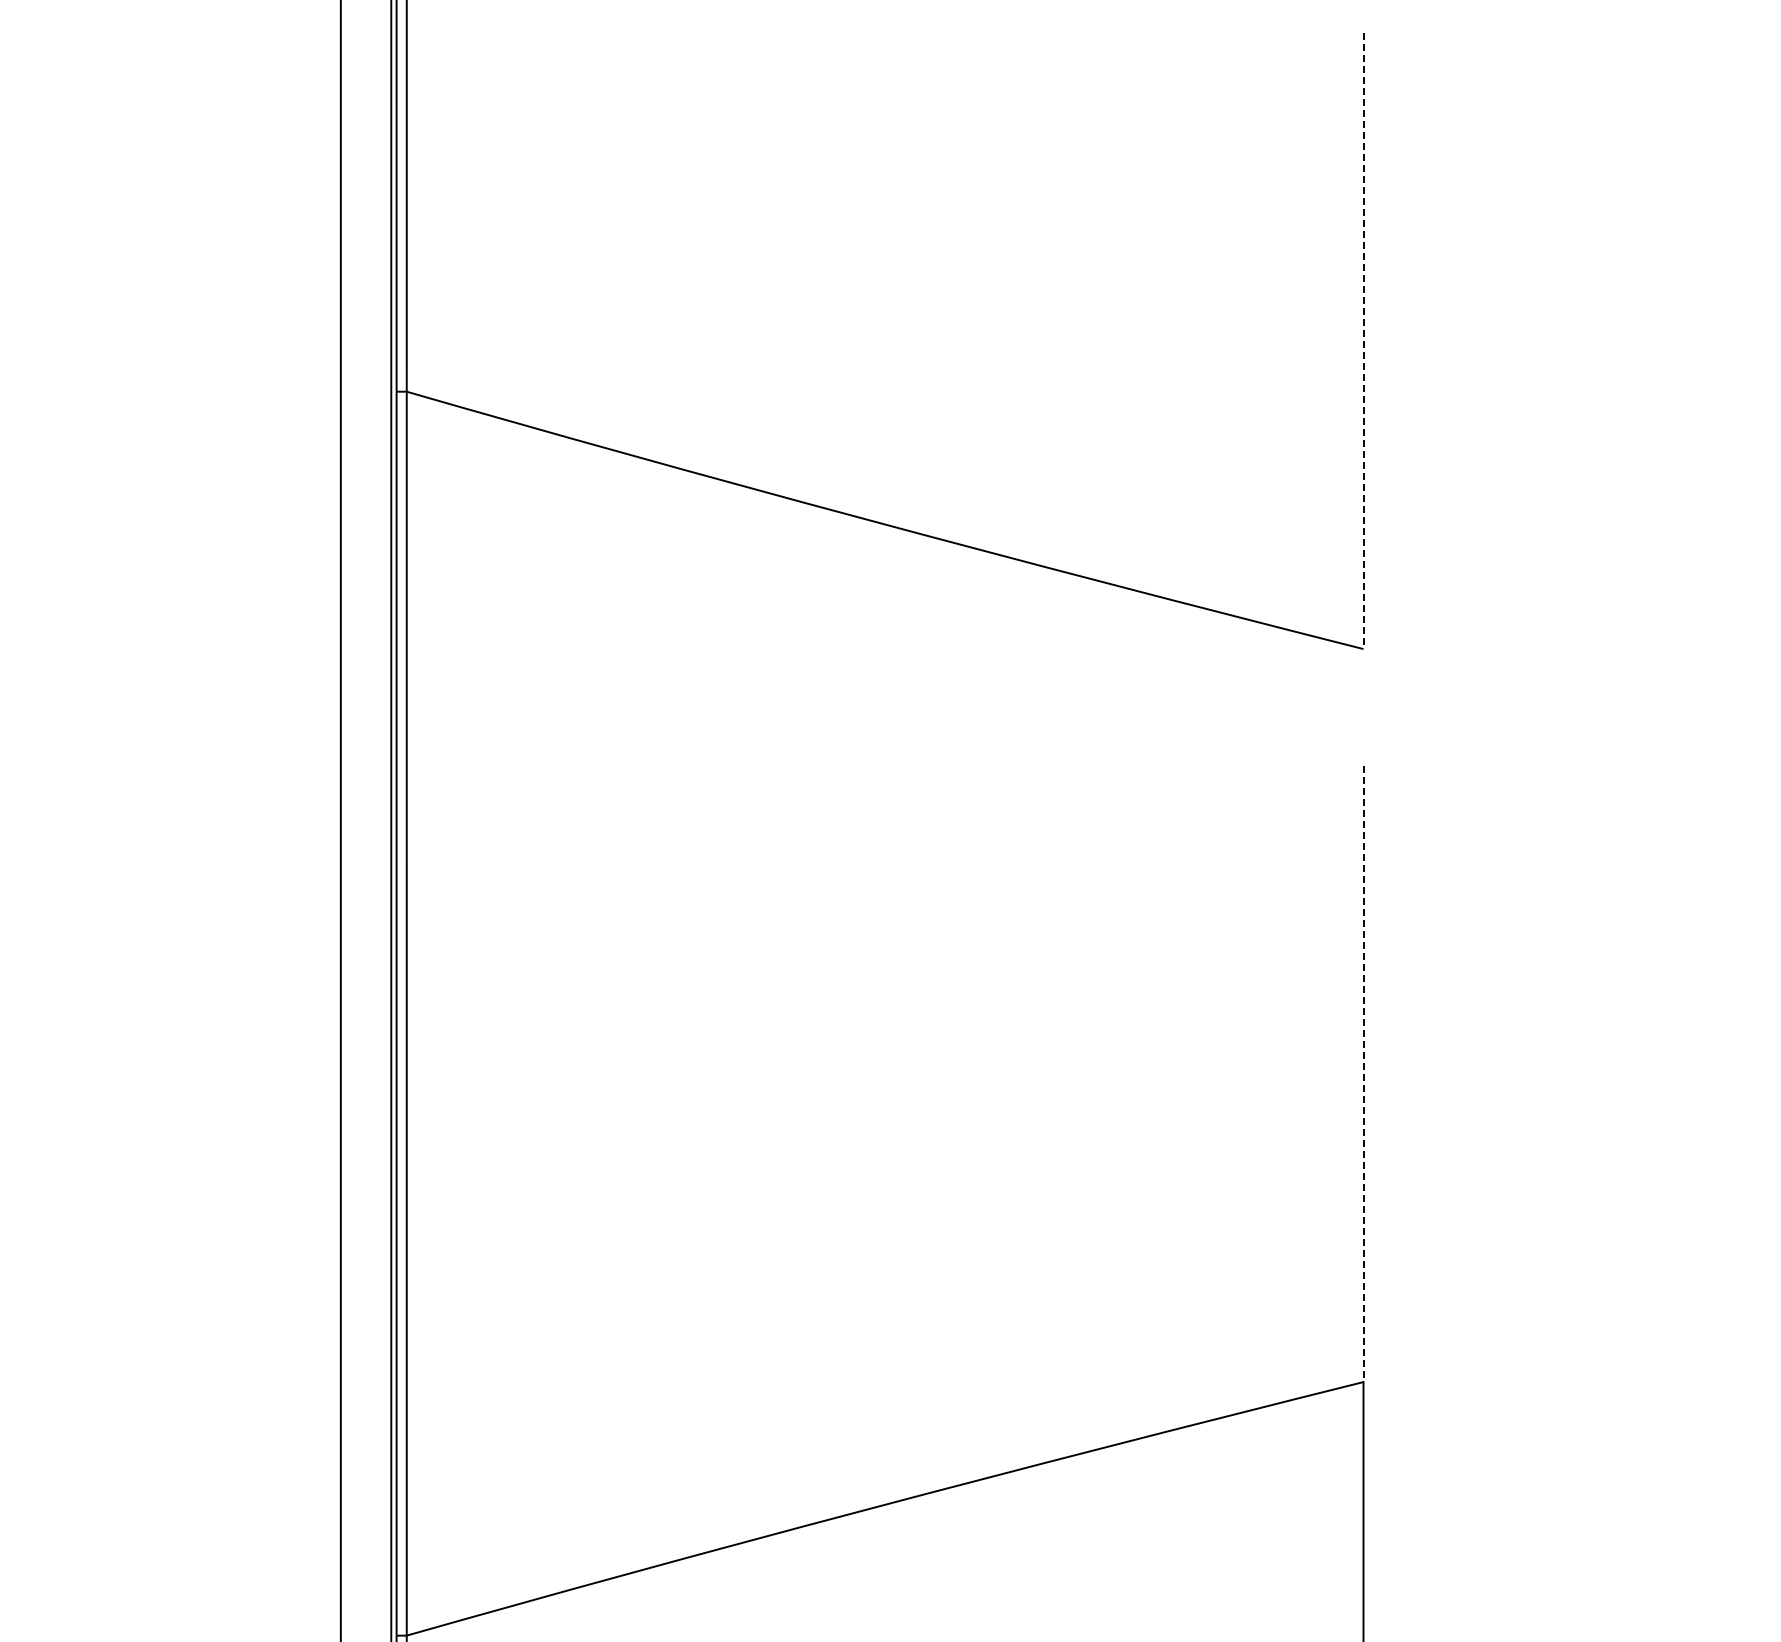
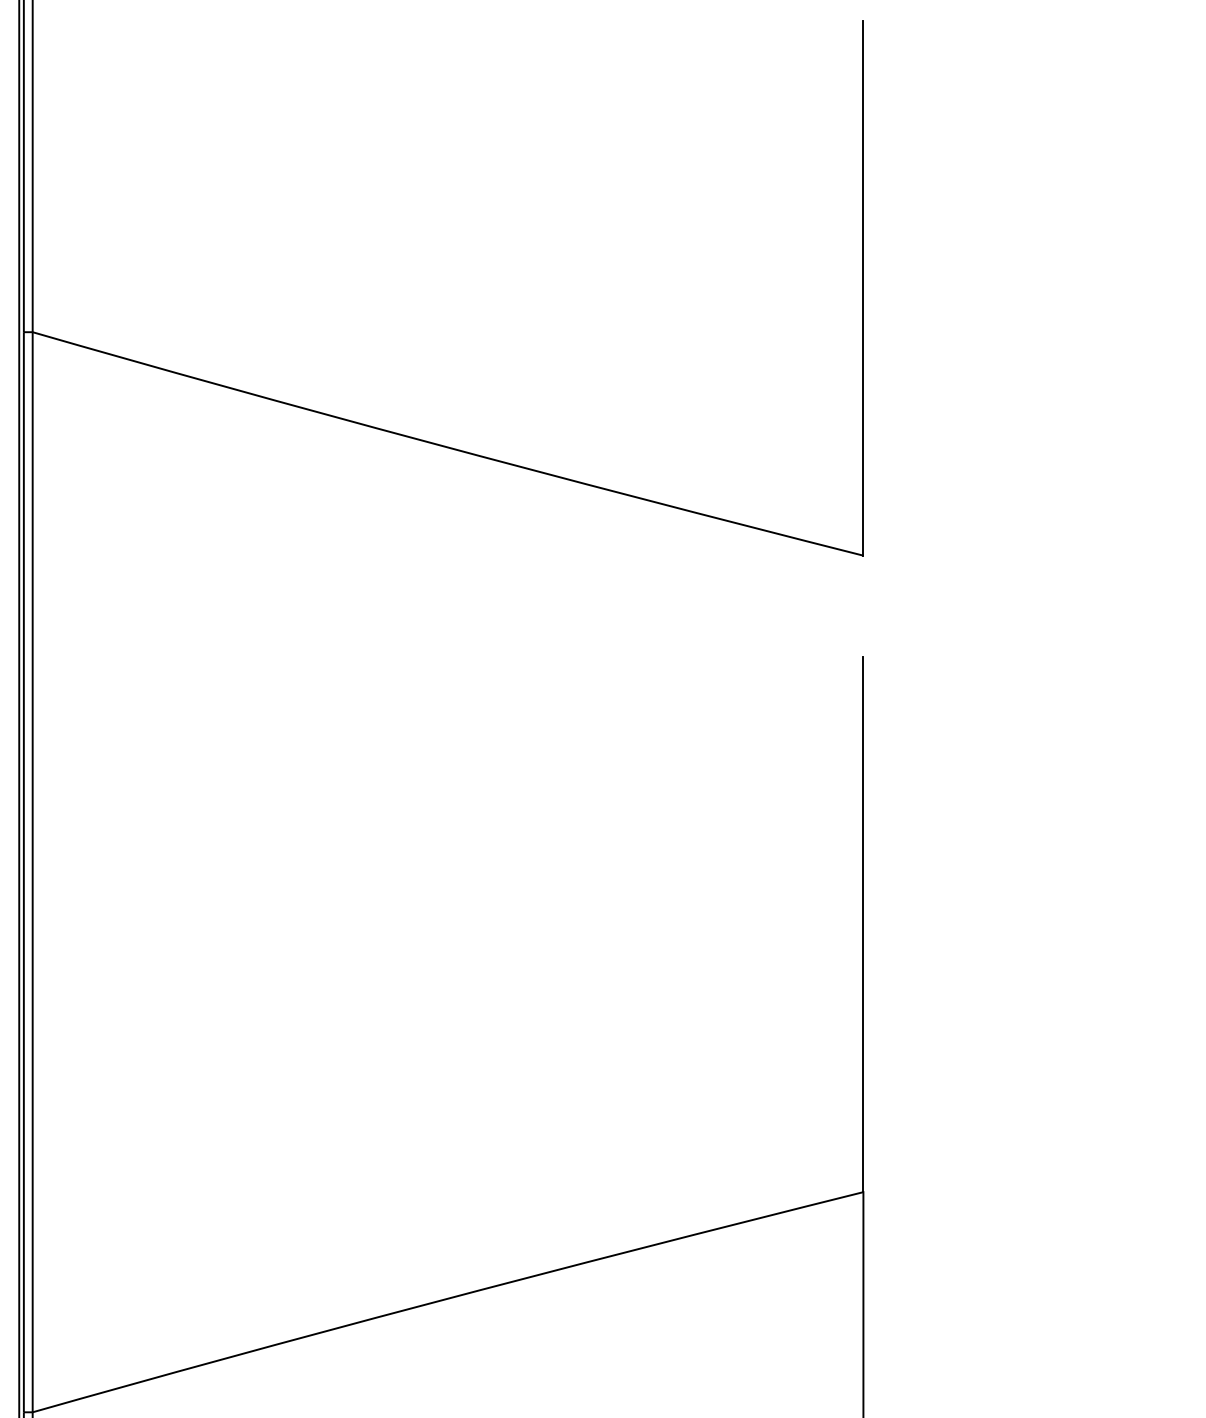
line: (1363, 341) -> (863, 288), dashed -> solid
line: (1363, 1074) -> (863, 925), dashed -> solid

